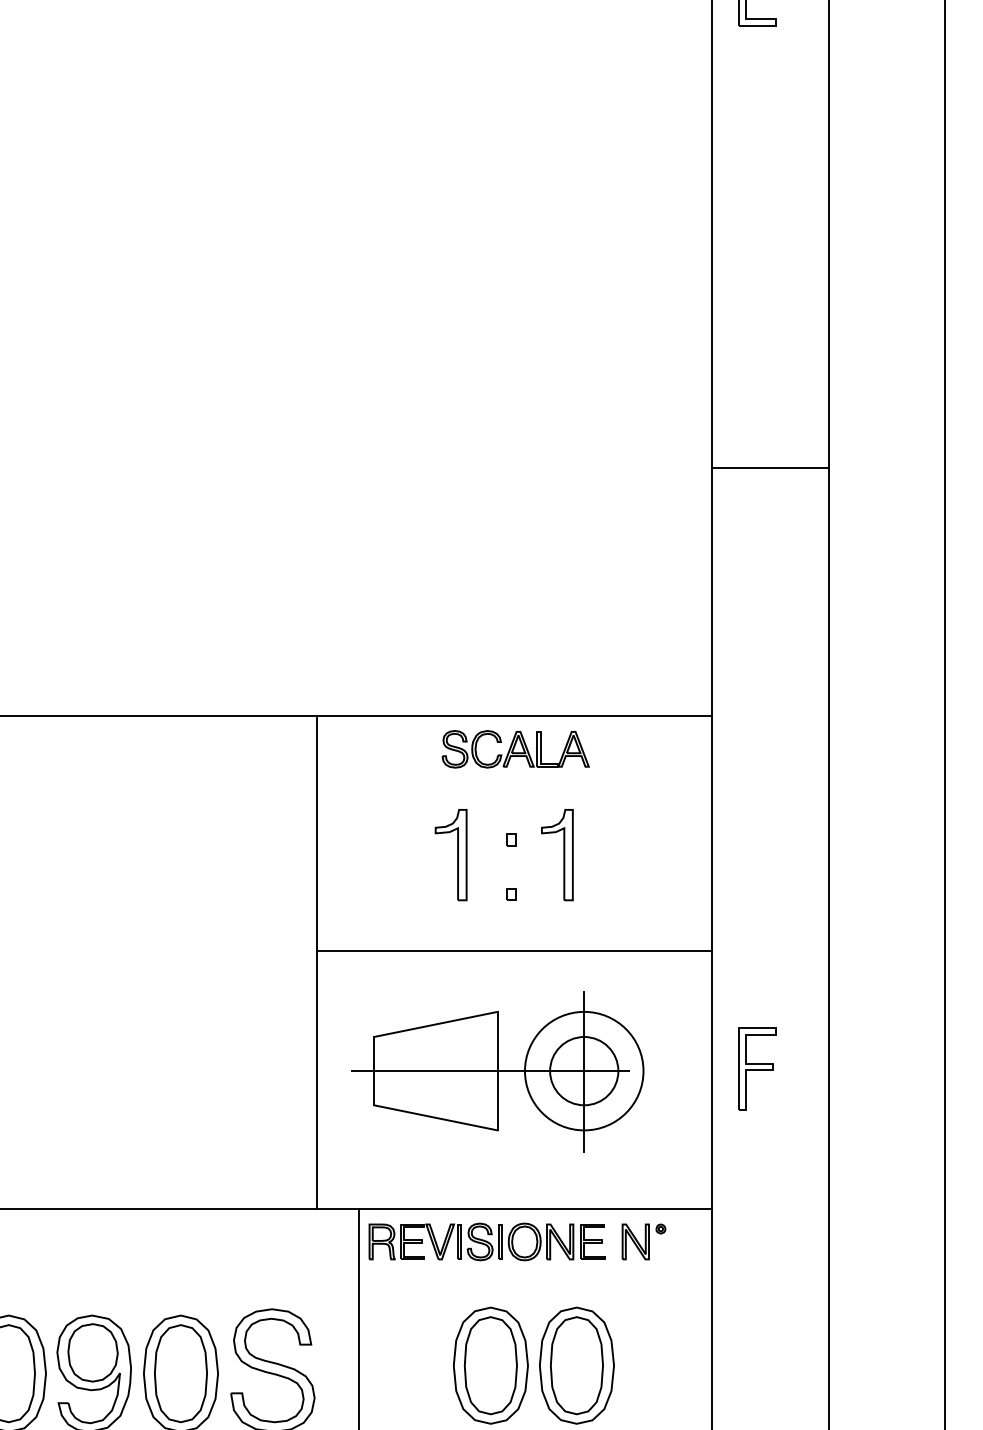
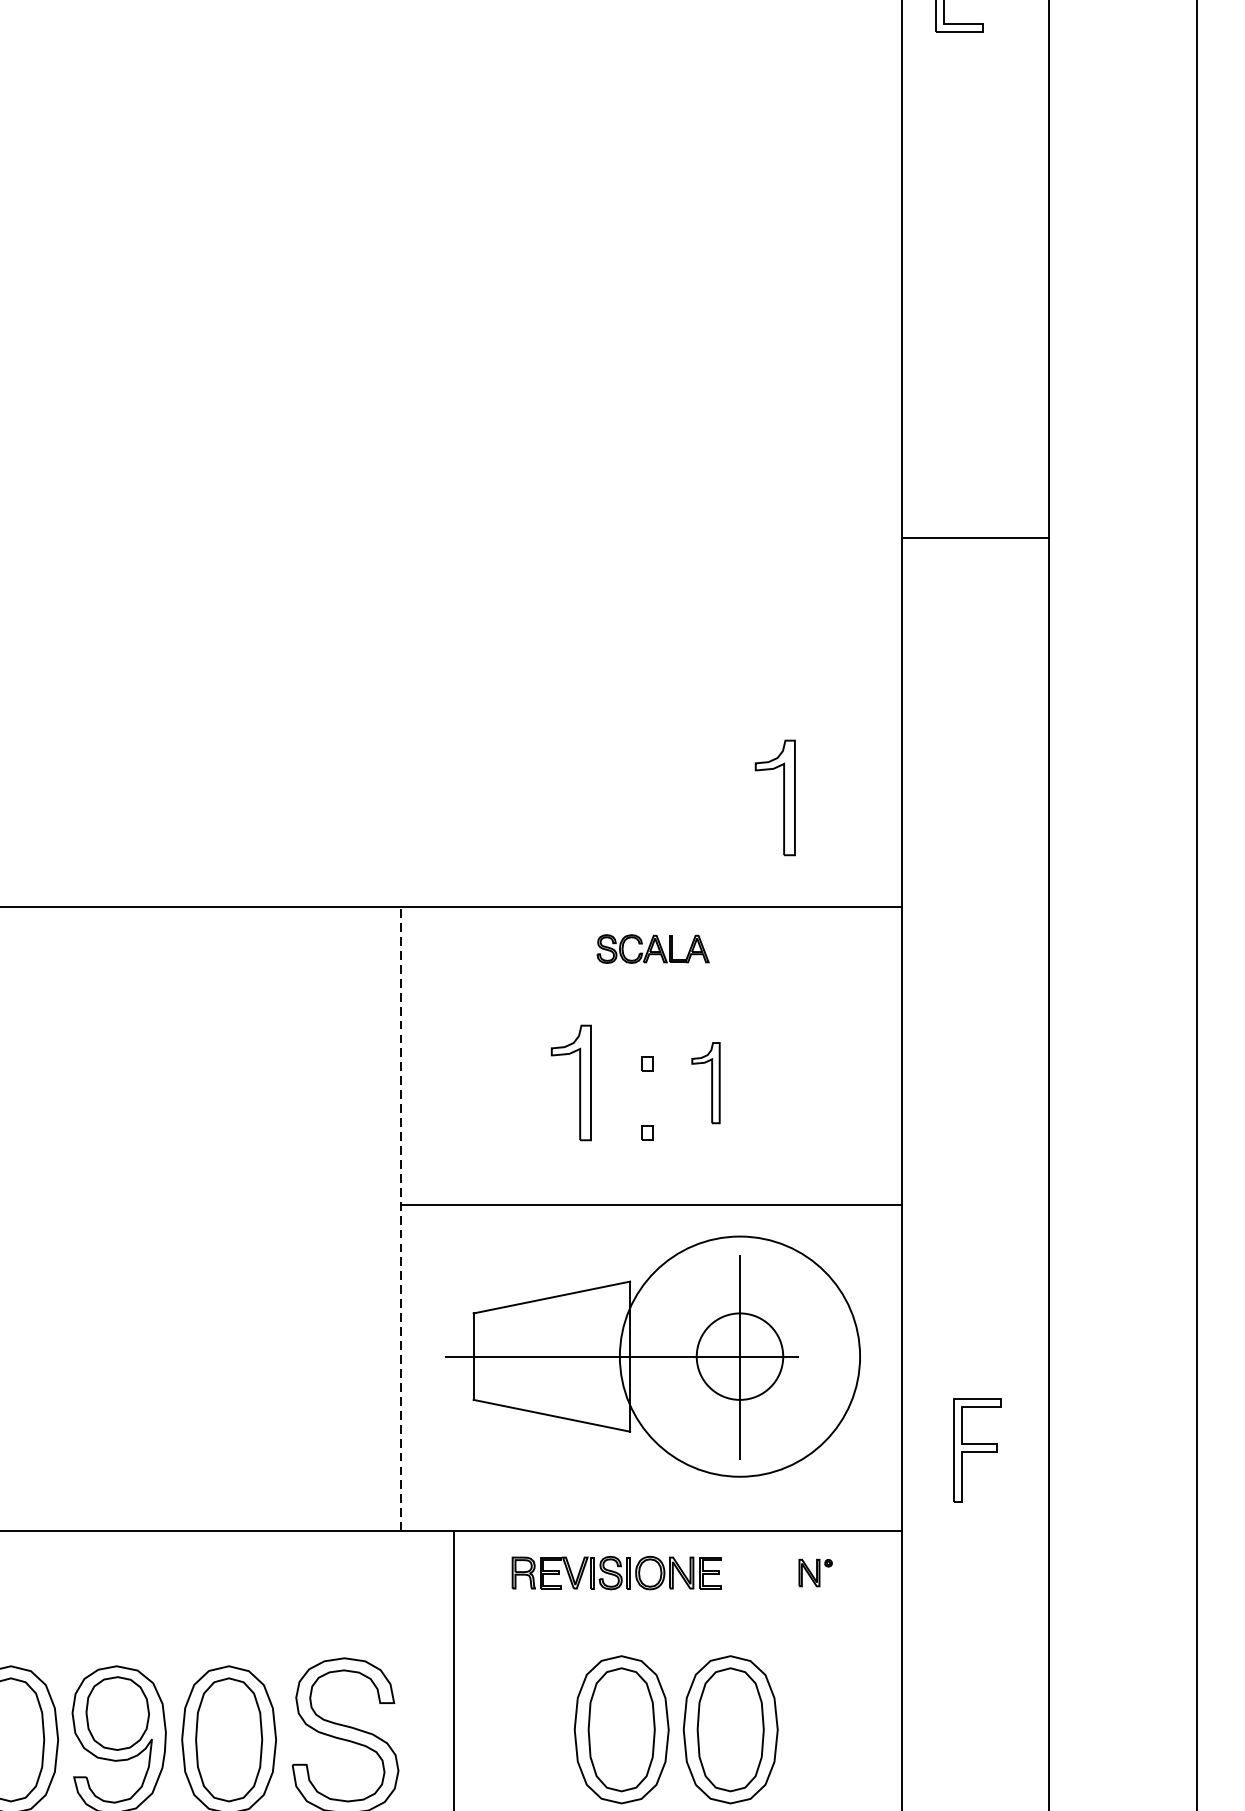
line: (770, 467) -> (975, 537), moved
part: (618, 630) -> (783, 798), added
part: (515, 749) -> (652, 949), size x0.6
part: (557, 855) -> (706, 1083), size x0.7
line: (316, 962) -> (400, 1219), solid -> dashed
part: (757, 1068) -> (977, 1449), moved
circle: (583, 1070) -> (739, 1355), size x1.6
part: (486, 1241) -> (616, 1572), size x0.7
part: (643, 1241) -> (815, 1572), size x0.6

